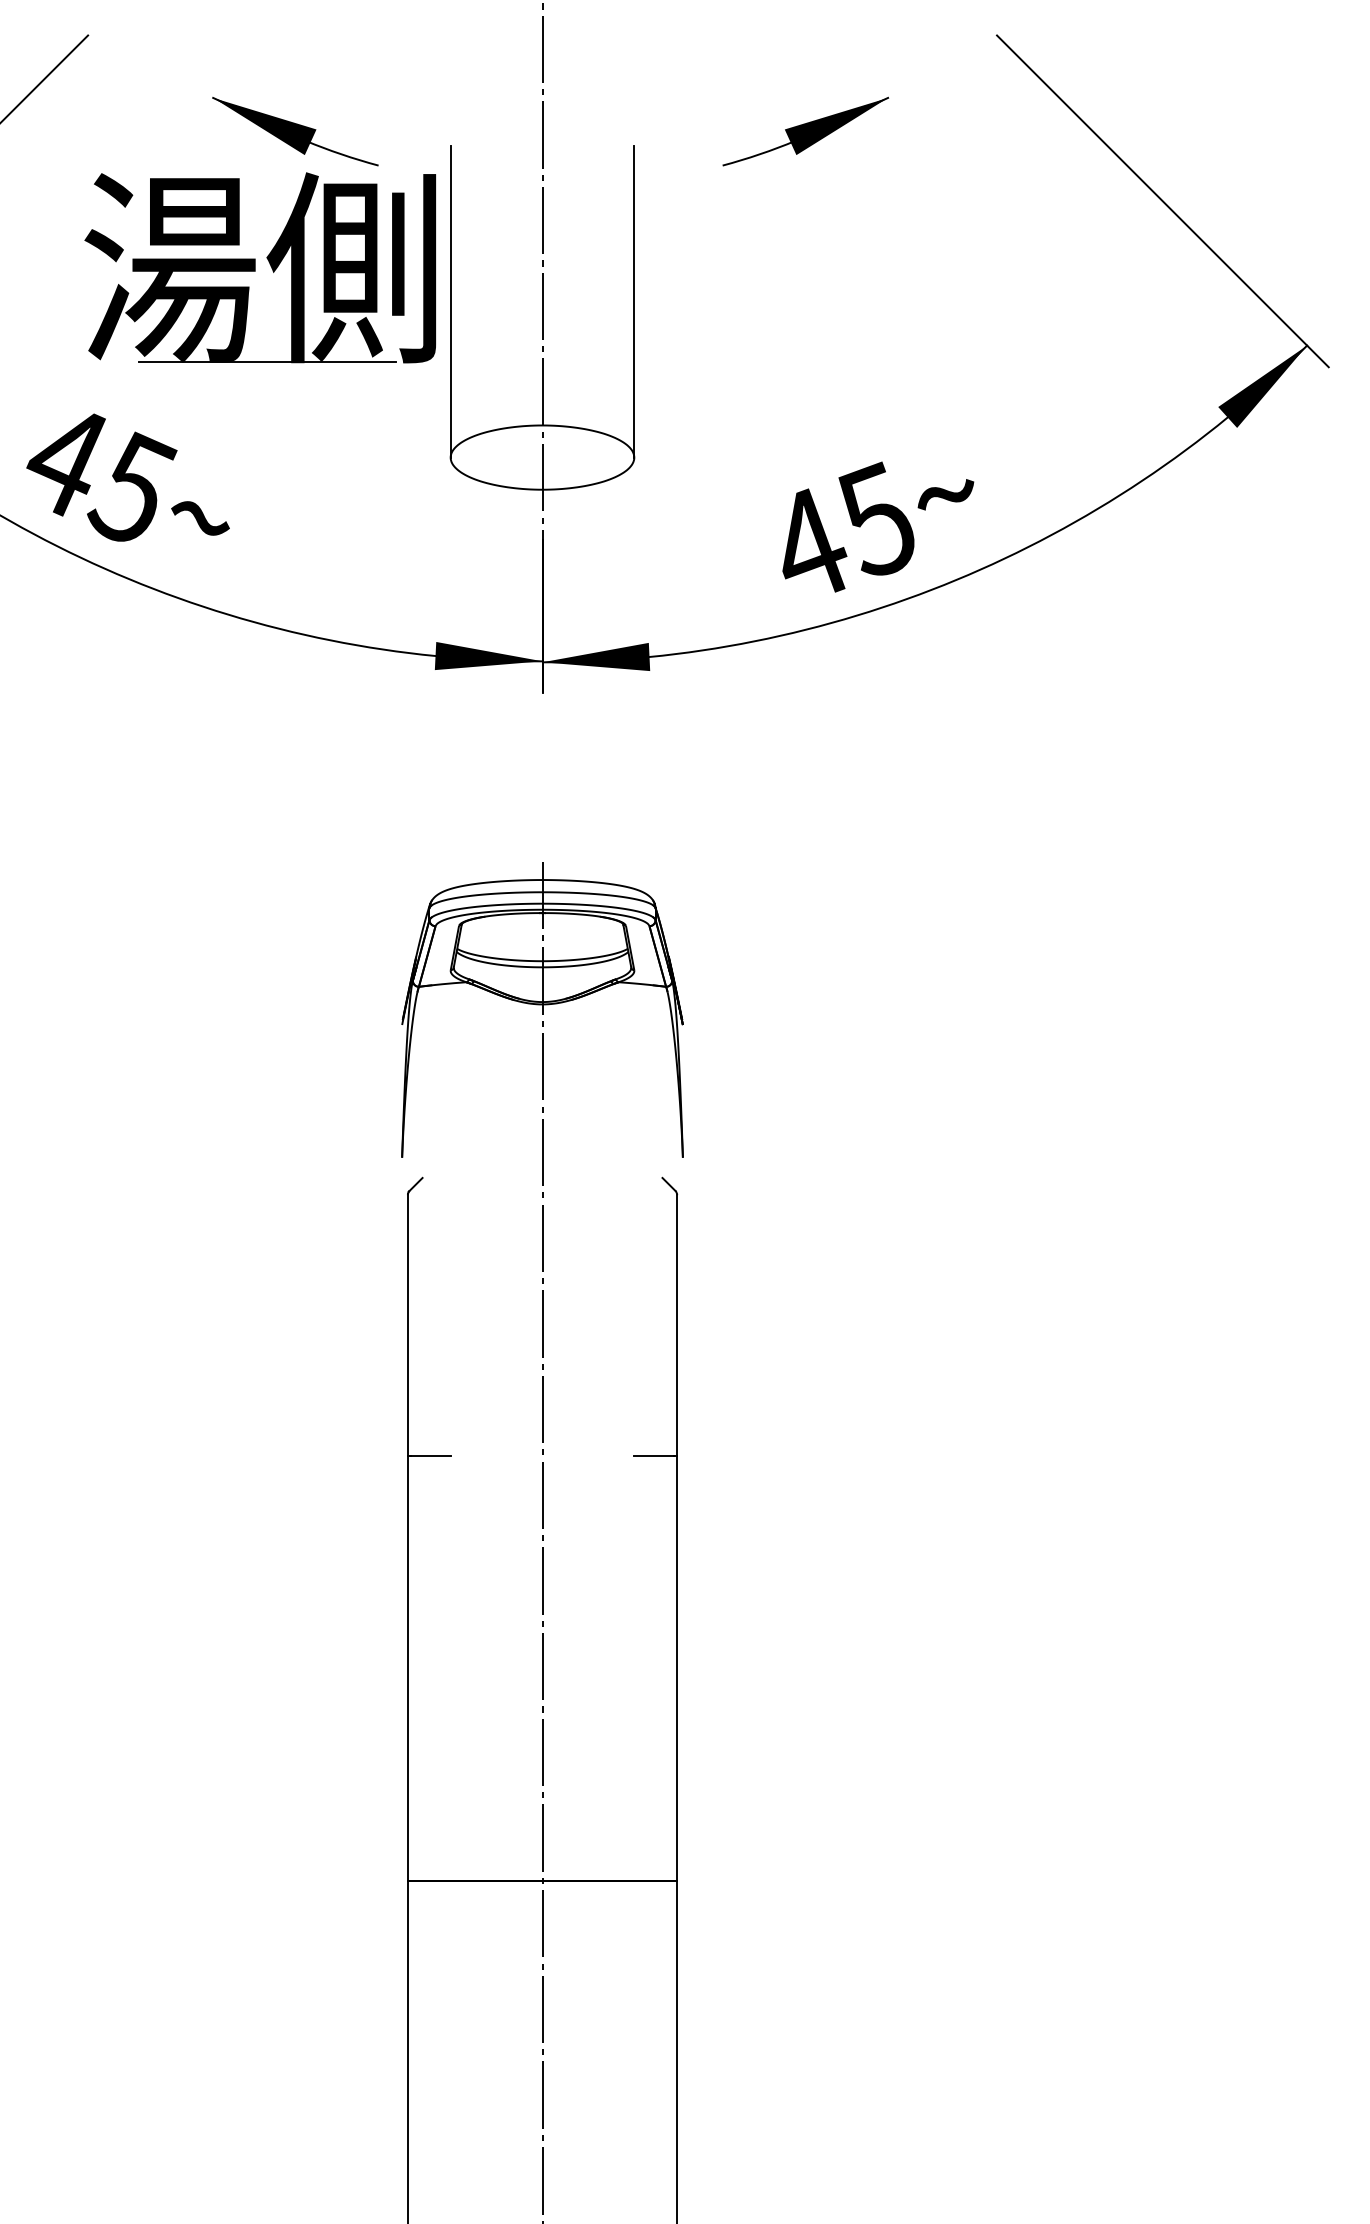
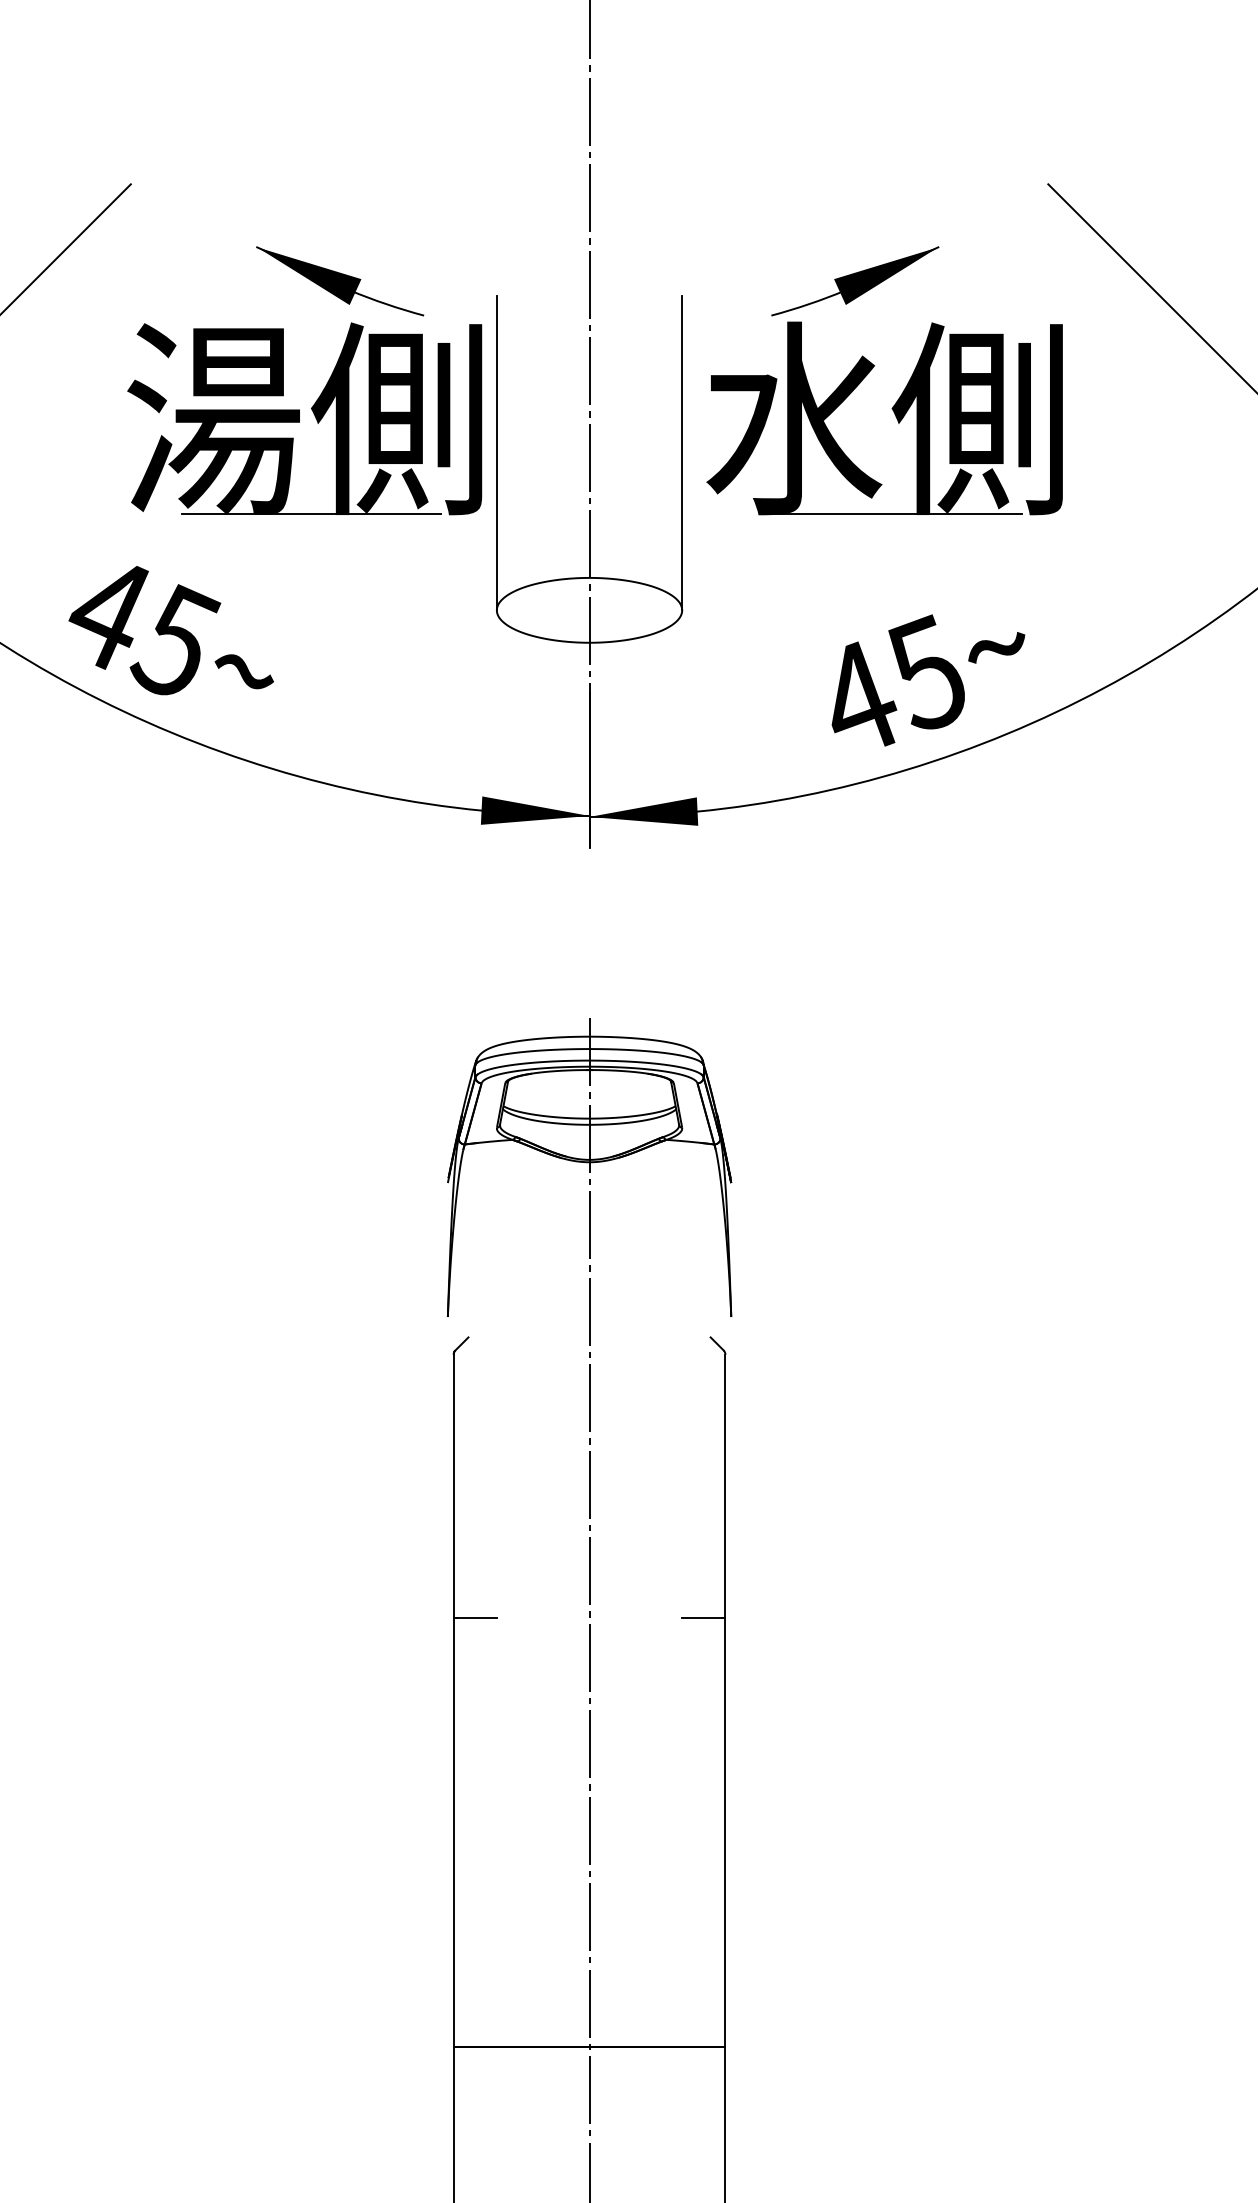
part: (844, 263) -> (894, 414), added

